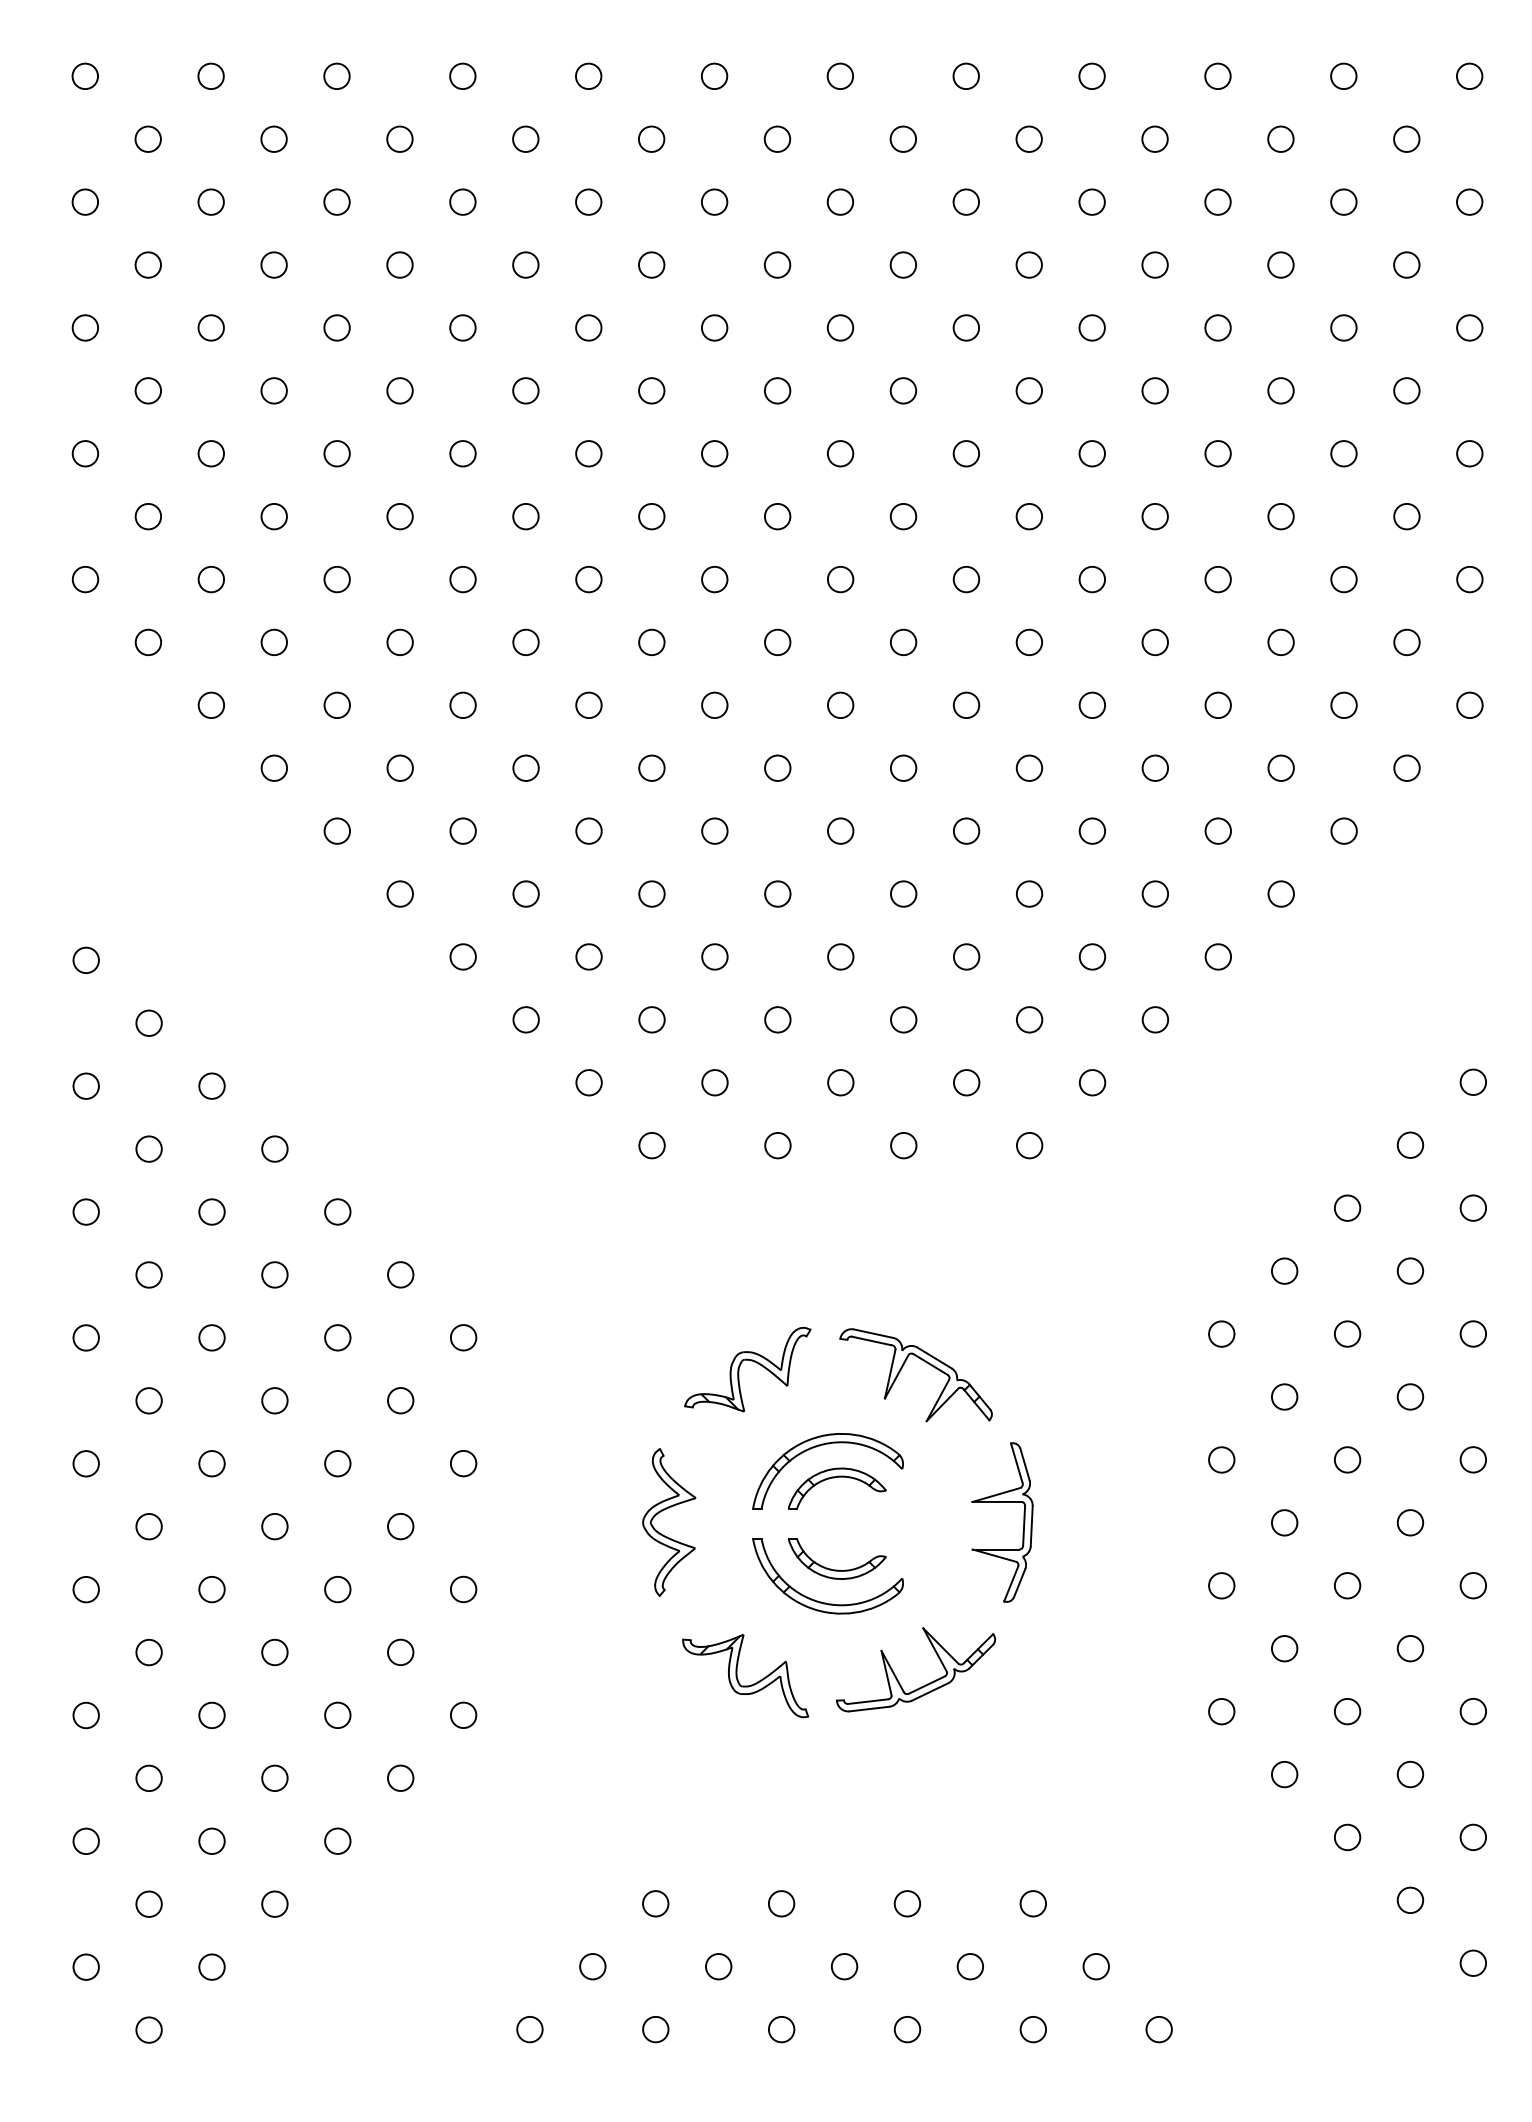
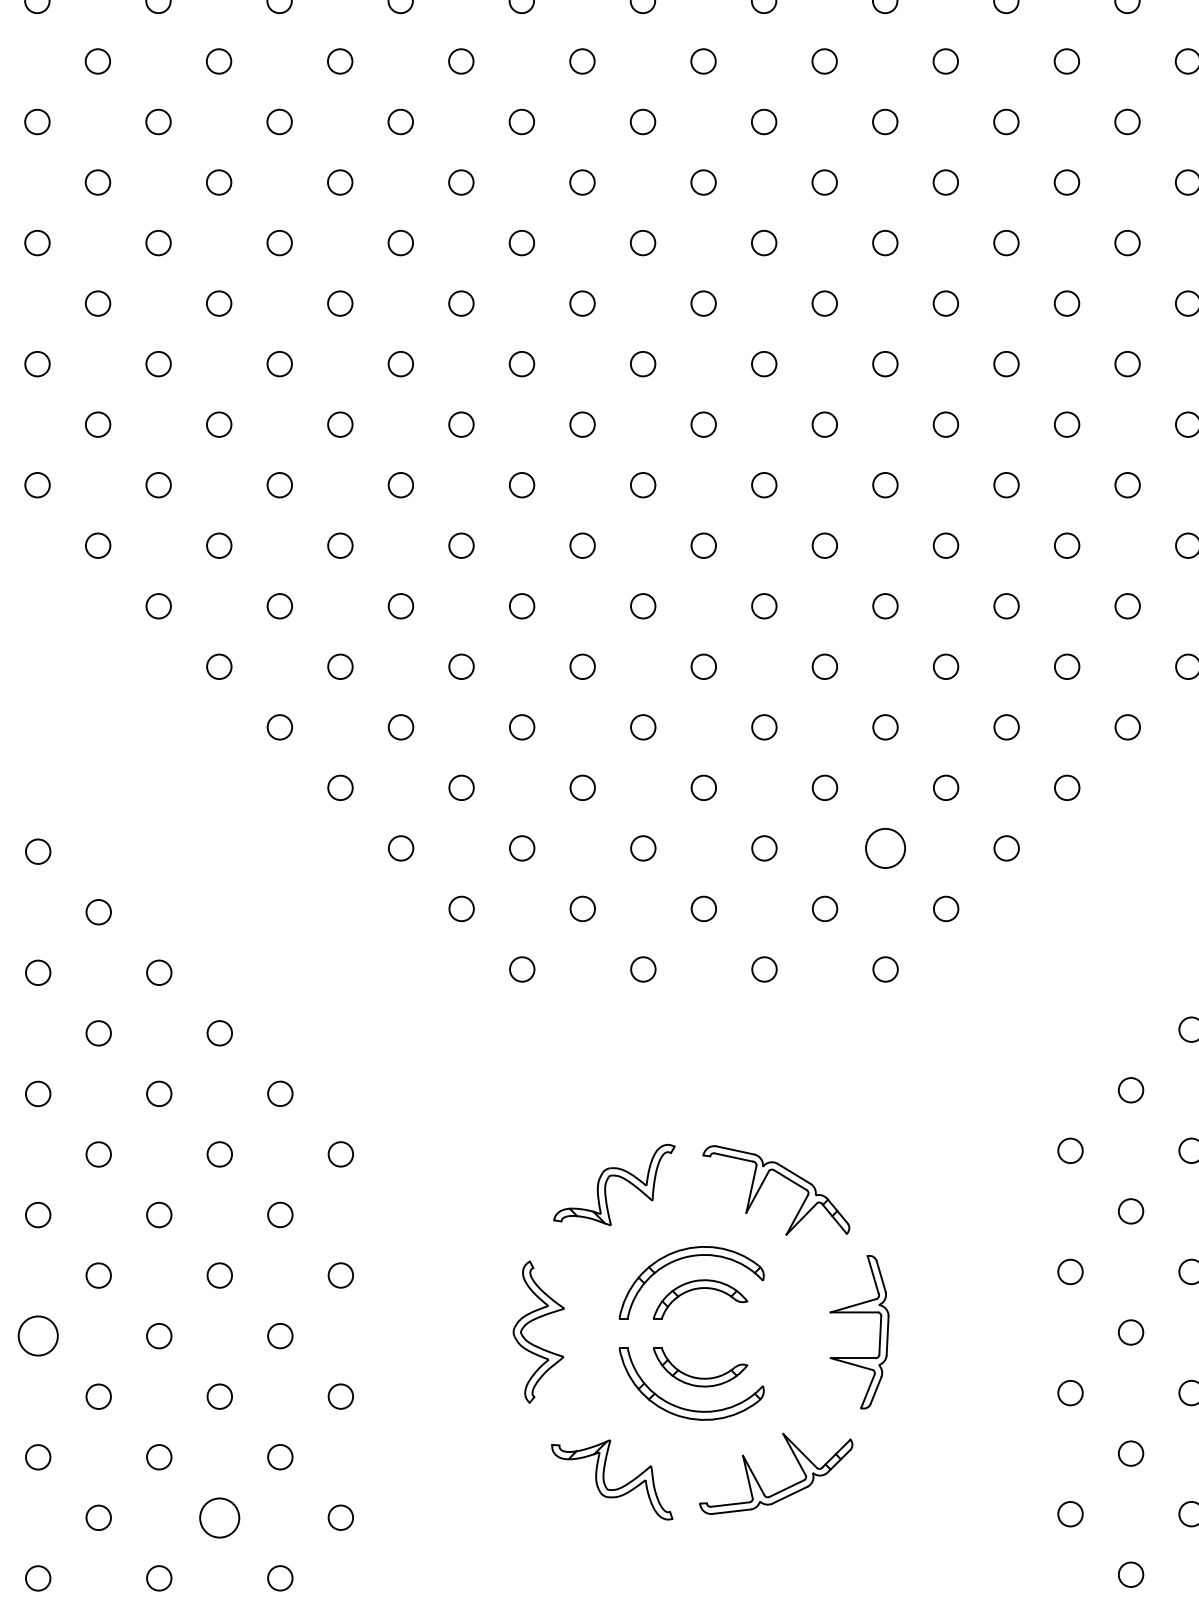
circle: (1029, 1019) -> (885, 848), size x1.6
circle: (148, 1526) -> (37, 1336), size x1.6
circle: (337, 1714) -> (219, 1516), size x1.6

